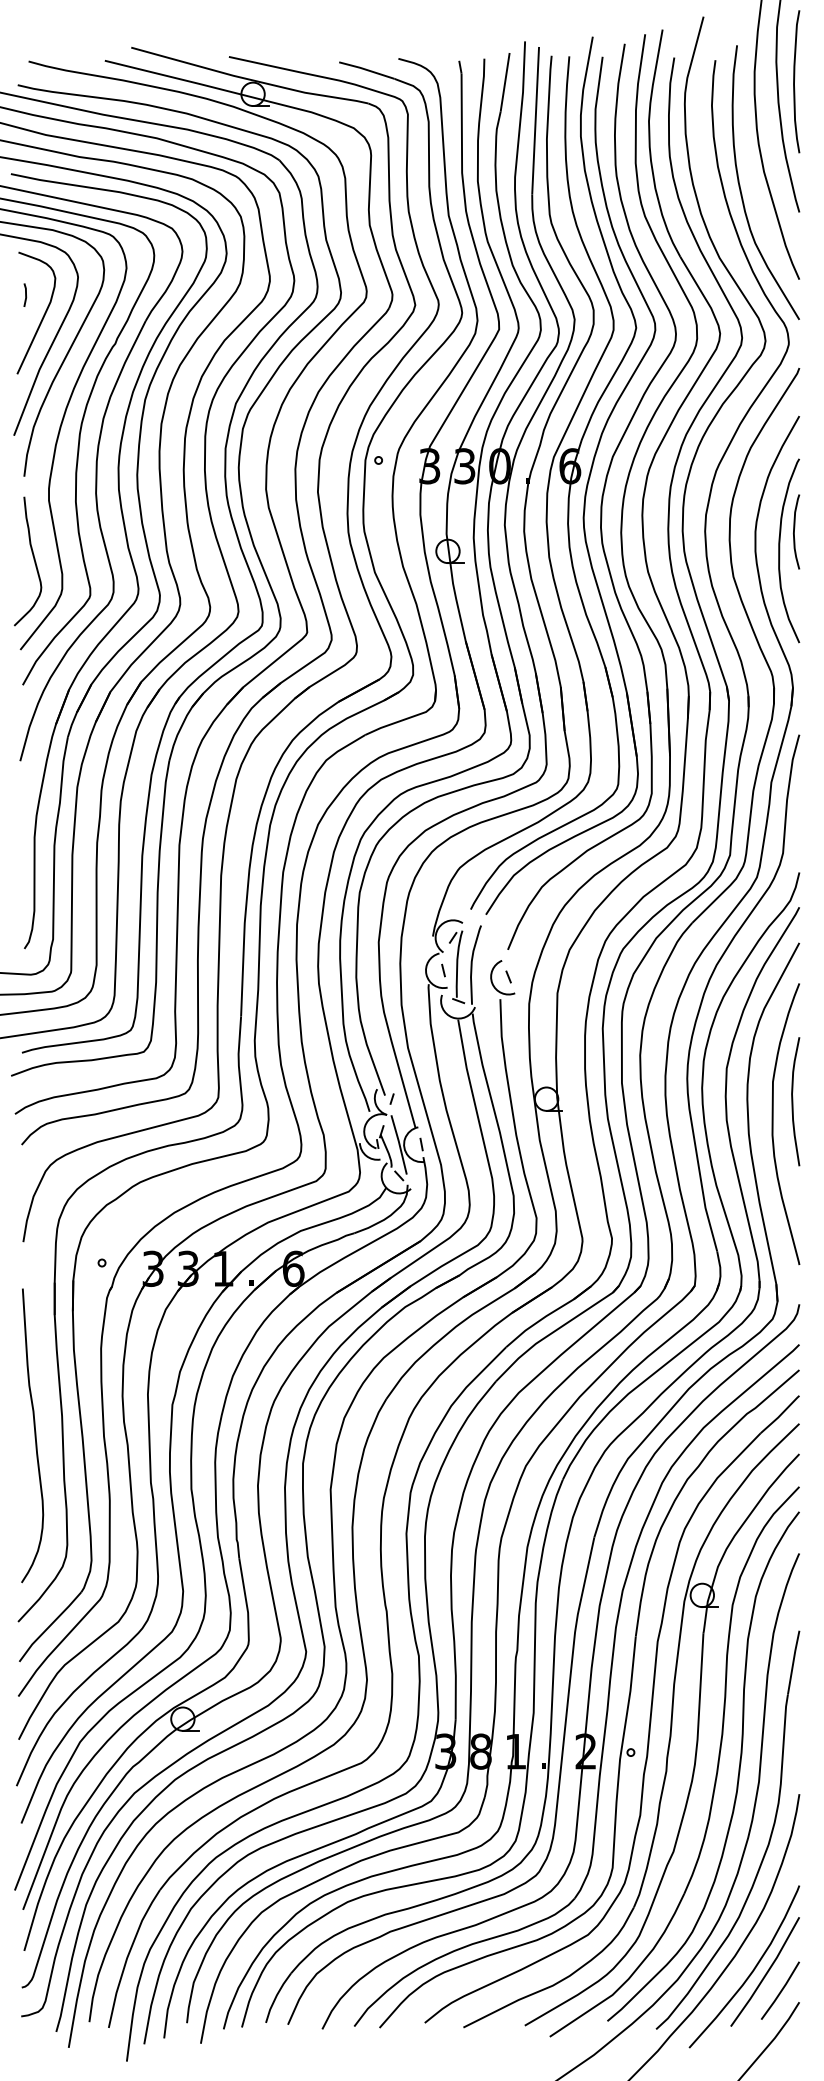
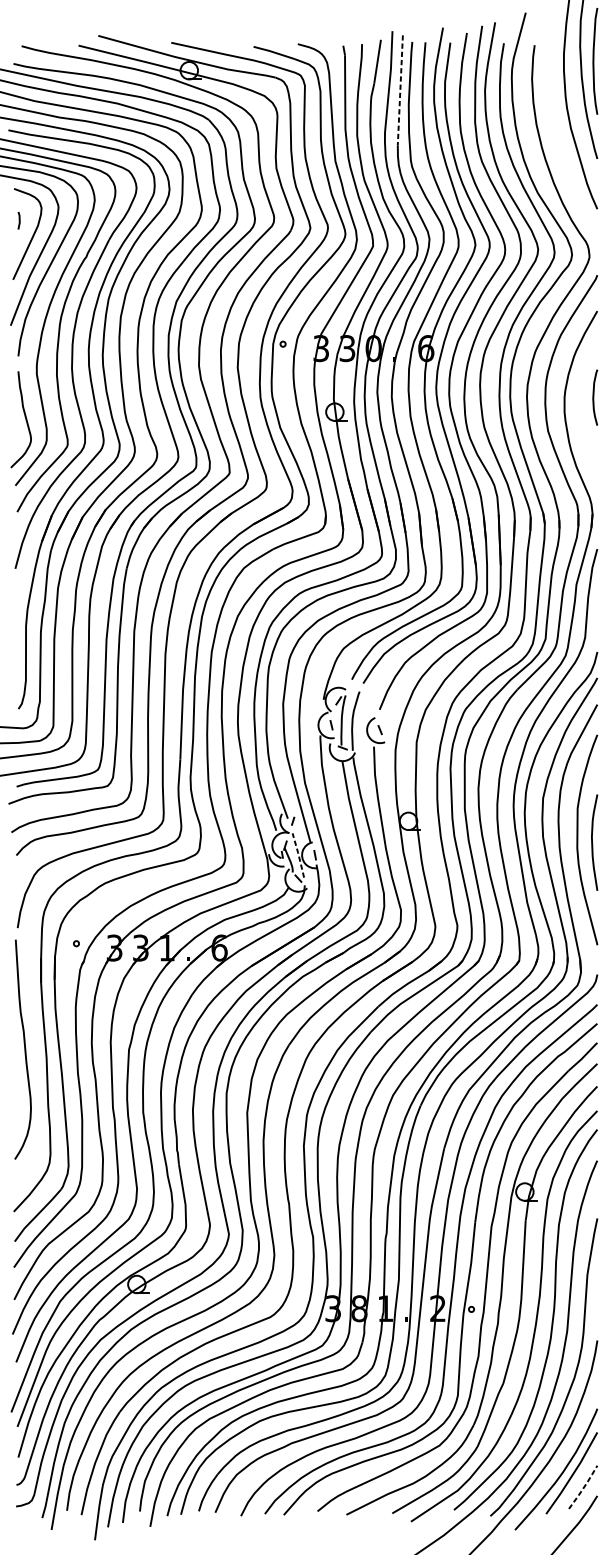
line: (535, 120) -> (400, 90), solid -> dashed
curve: (741, 189) -> (554, 141), removed
curve: (780, 550) -> (583, 411), removed
curve: (793, 1101) -> (592, 842), moved
line: (399, 1144) -> (298, 855), solid -> dashed
curve: (34, 1435) -> (24, 1049), moved
line: (781, 1991) -> (584, 1487), solid -> dashed

